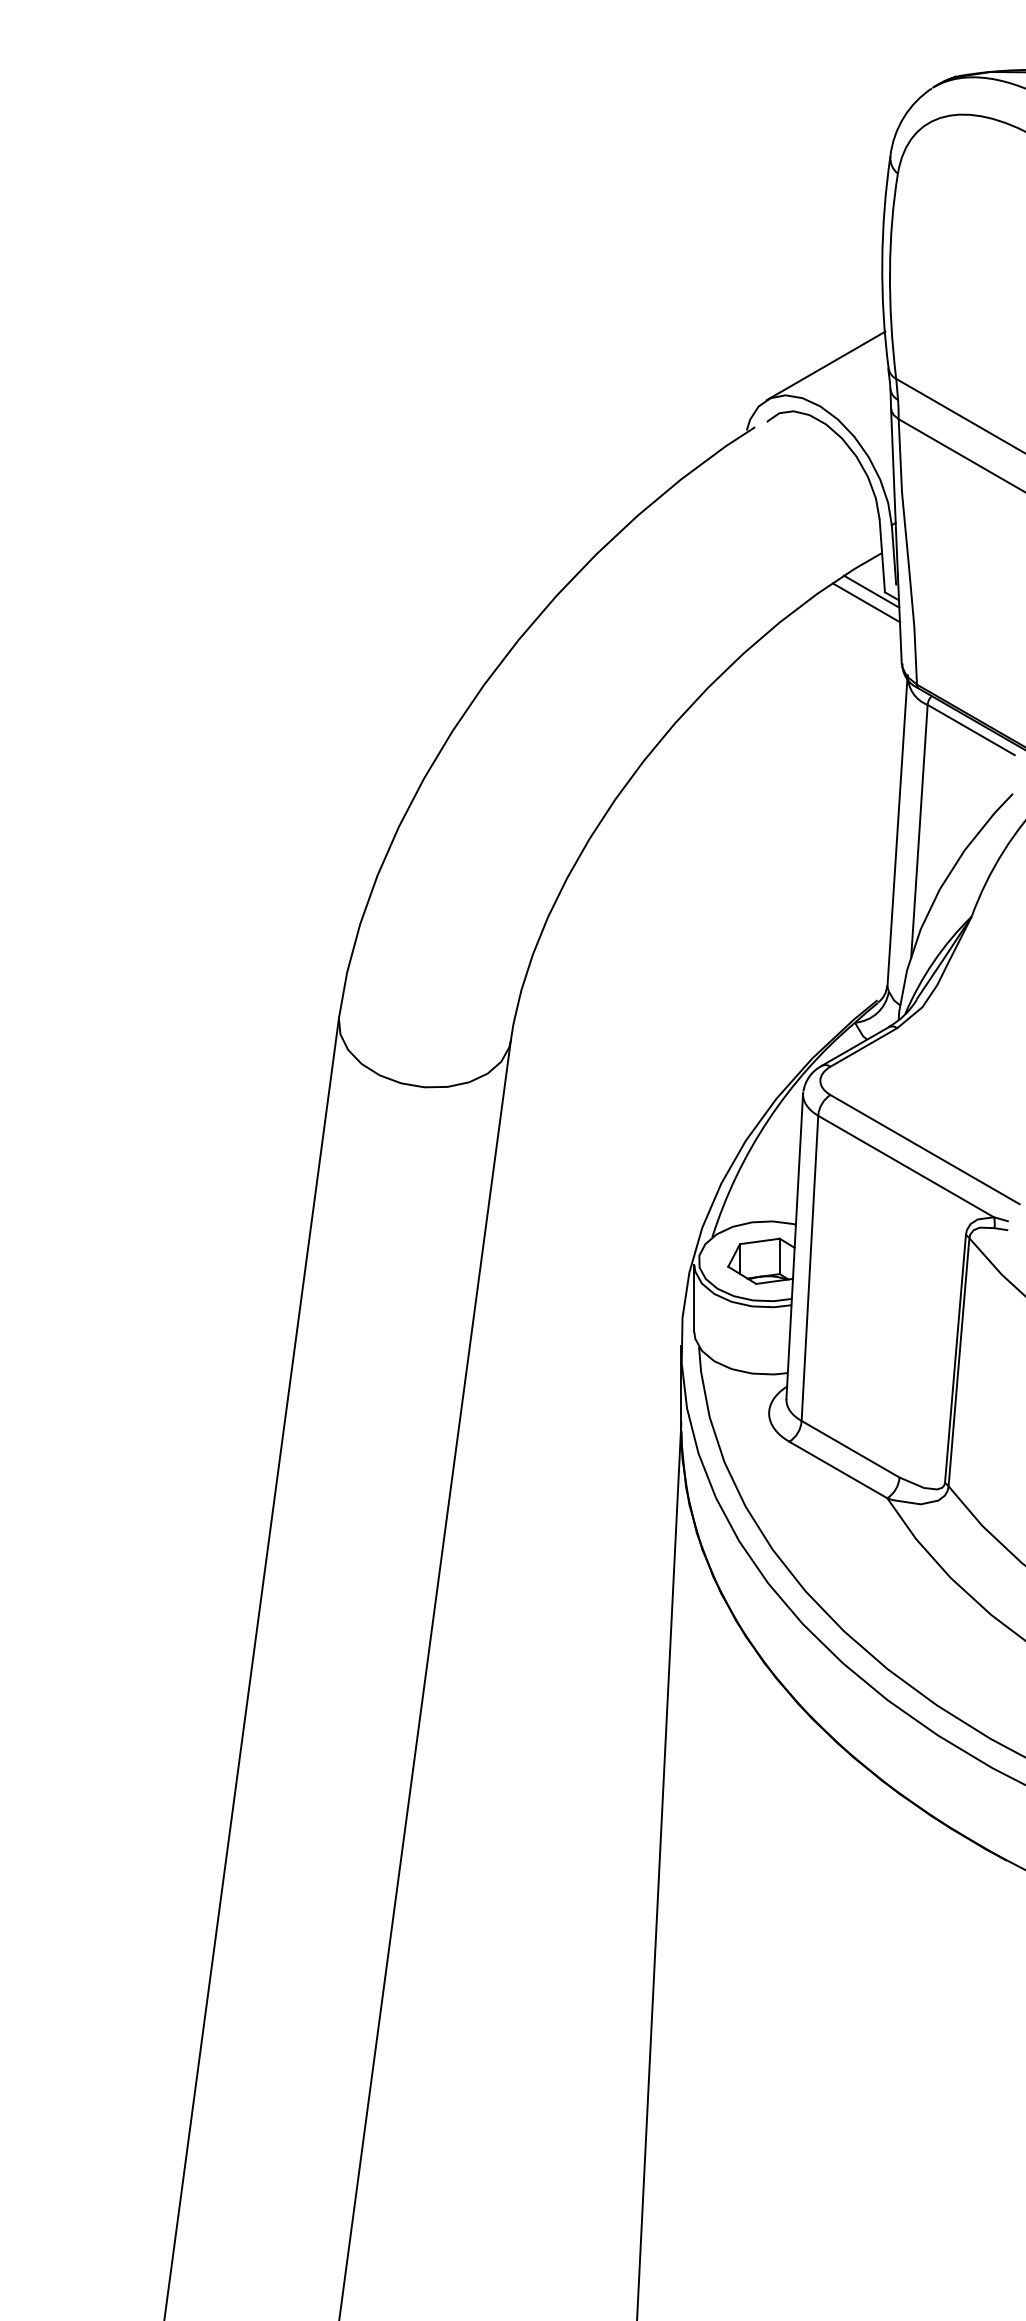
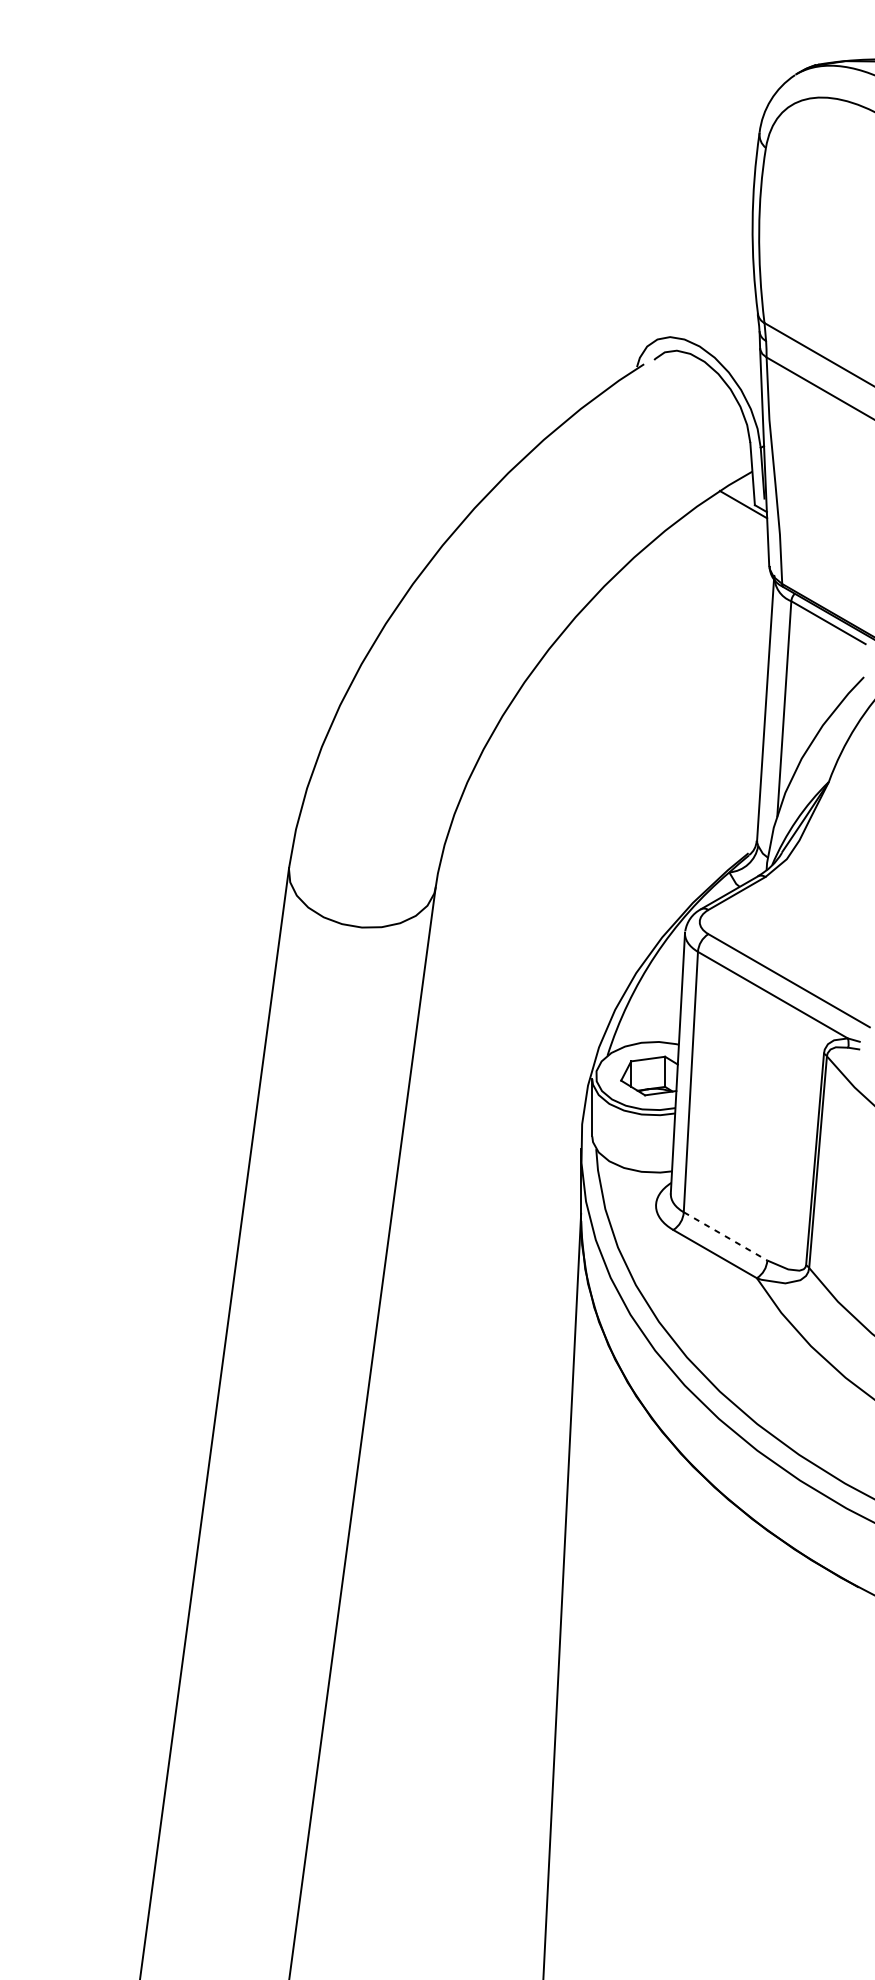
line: (825, 365) -> (704, 311), removed
line: (865, 602) -> (738, 513), removed
line: (850, 1449) -> (725, 1236), solid -> dashed

